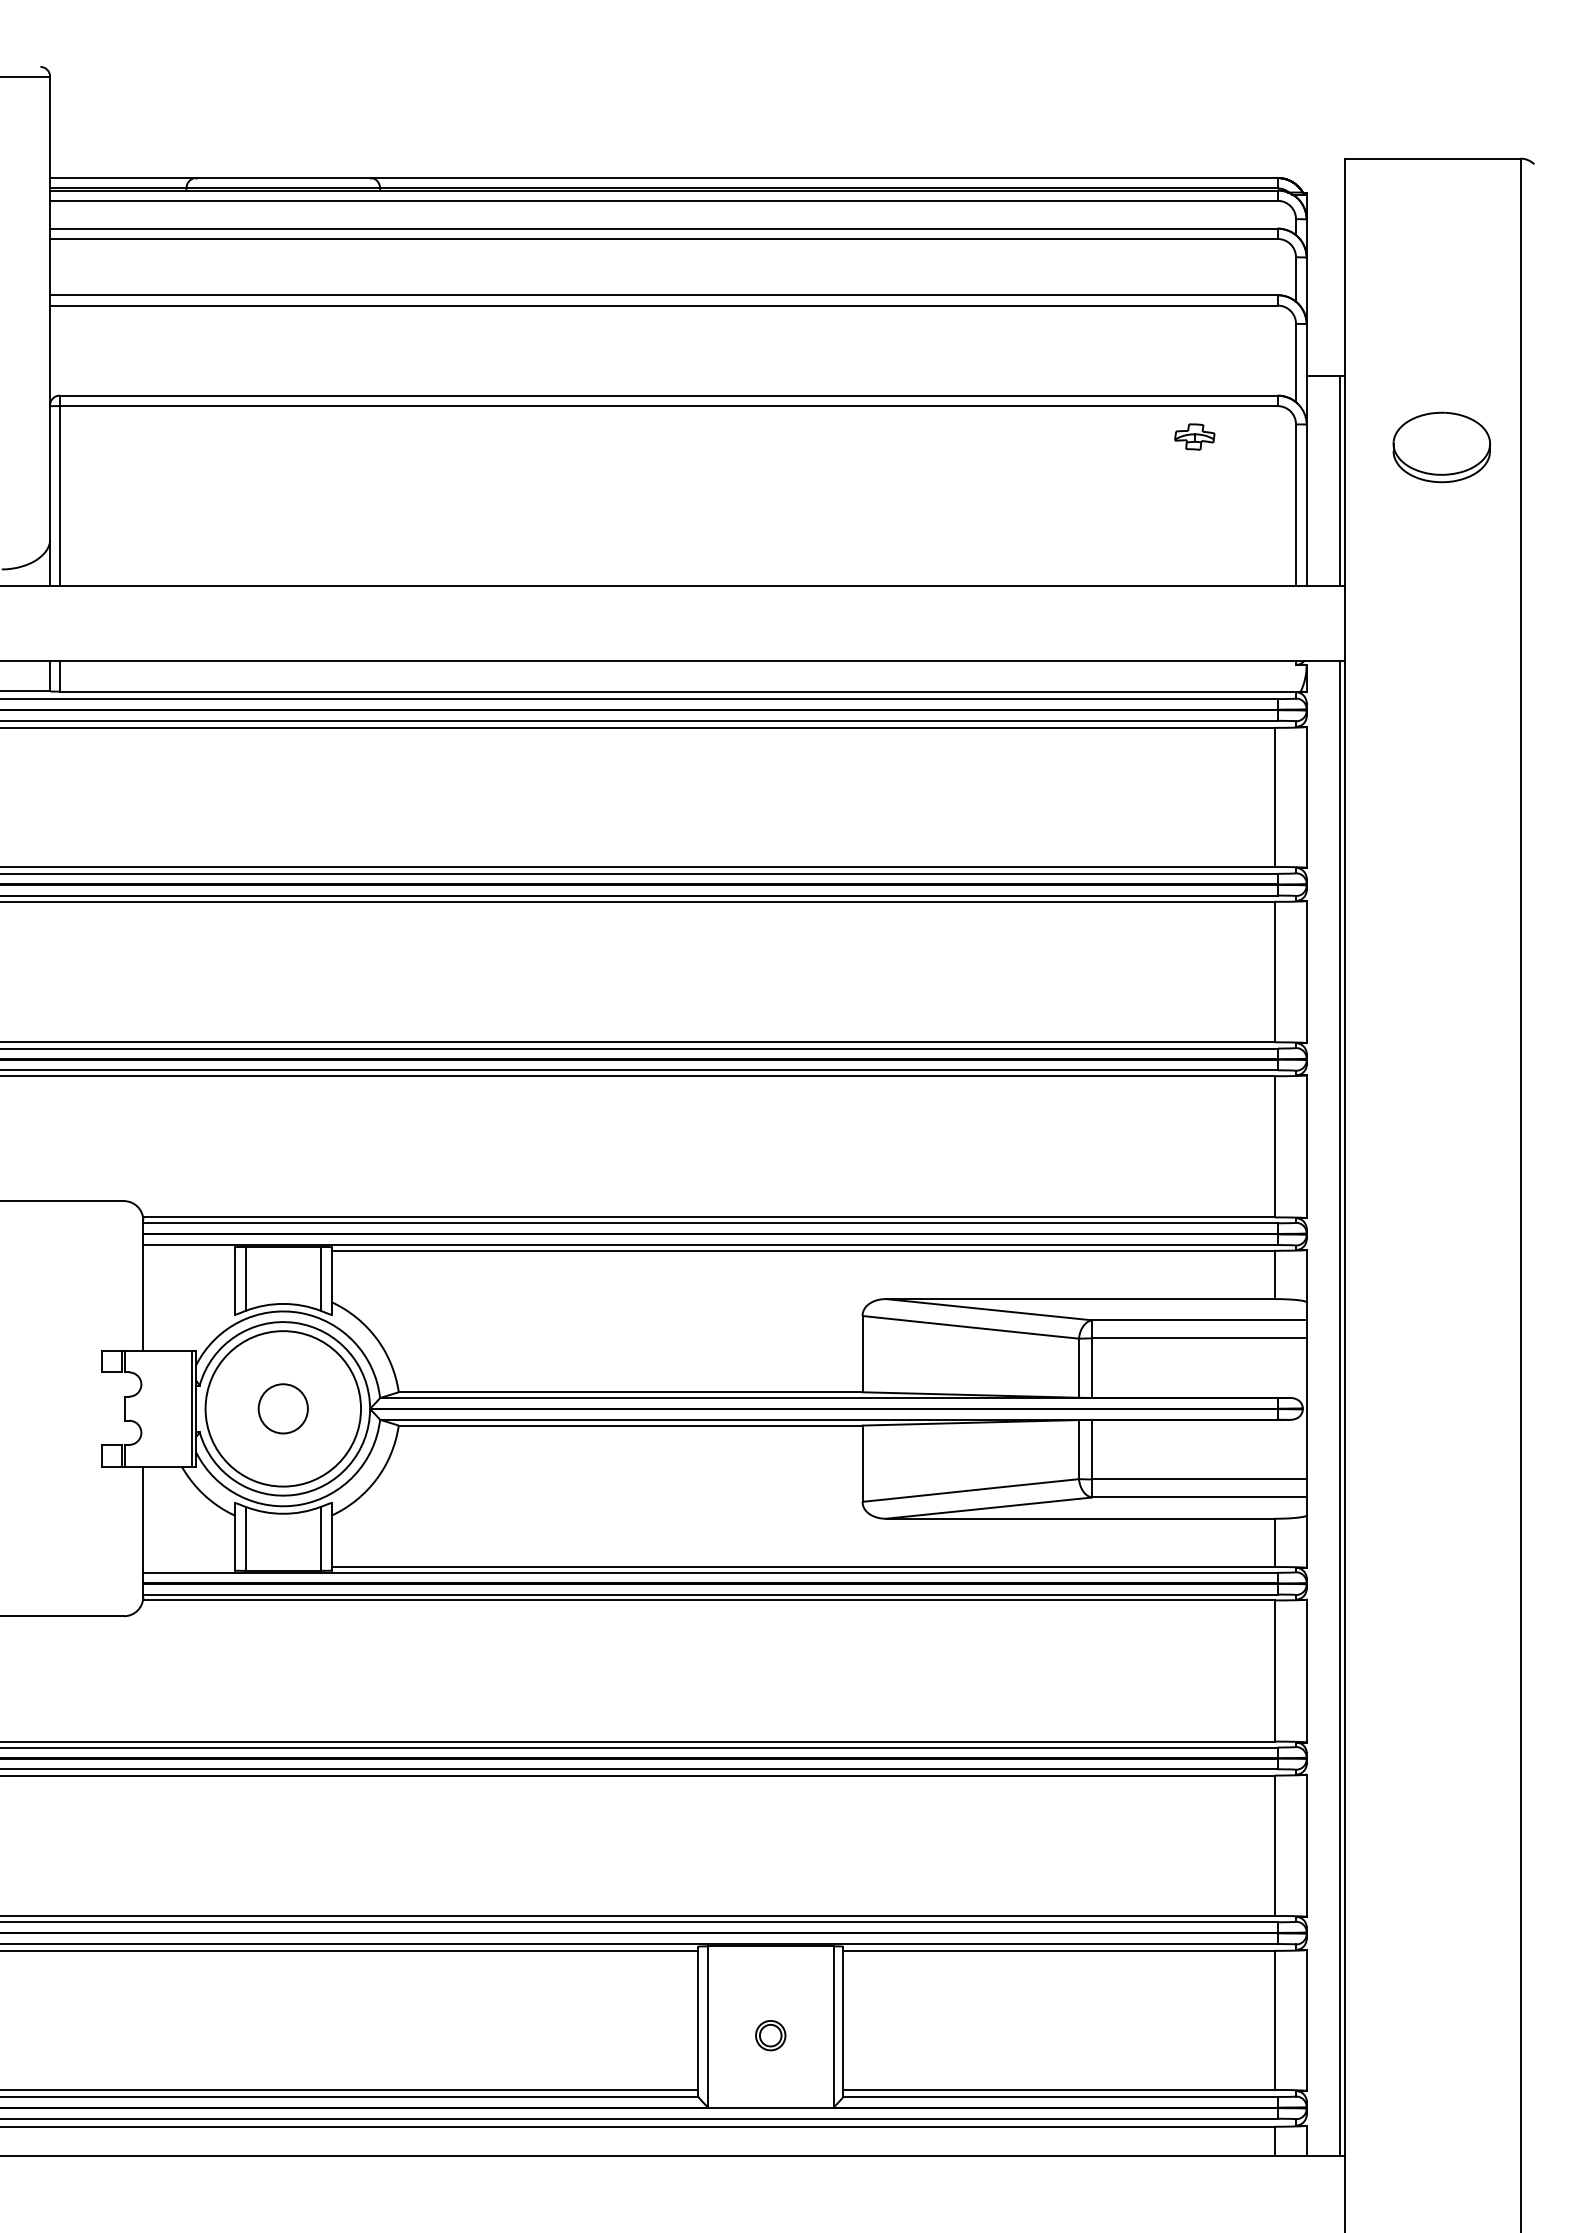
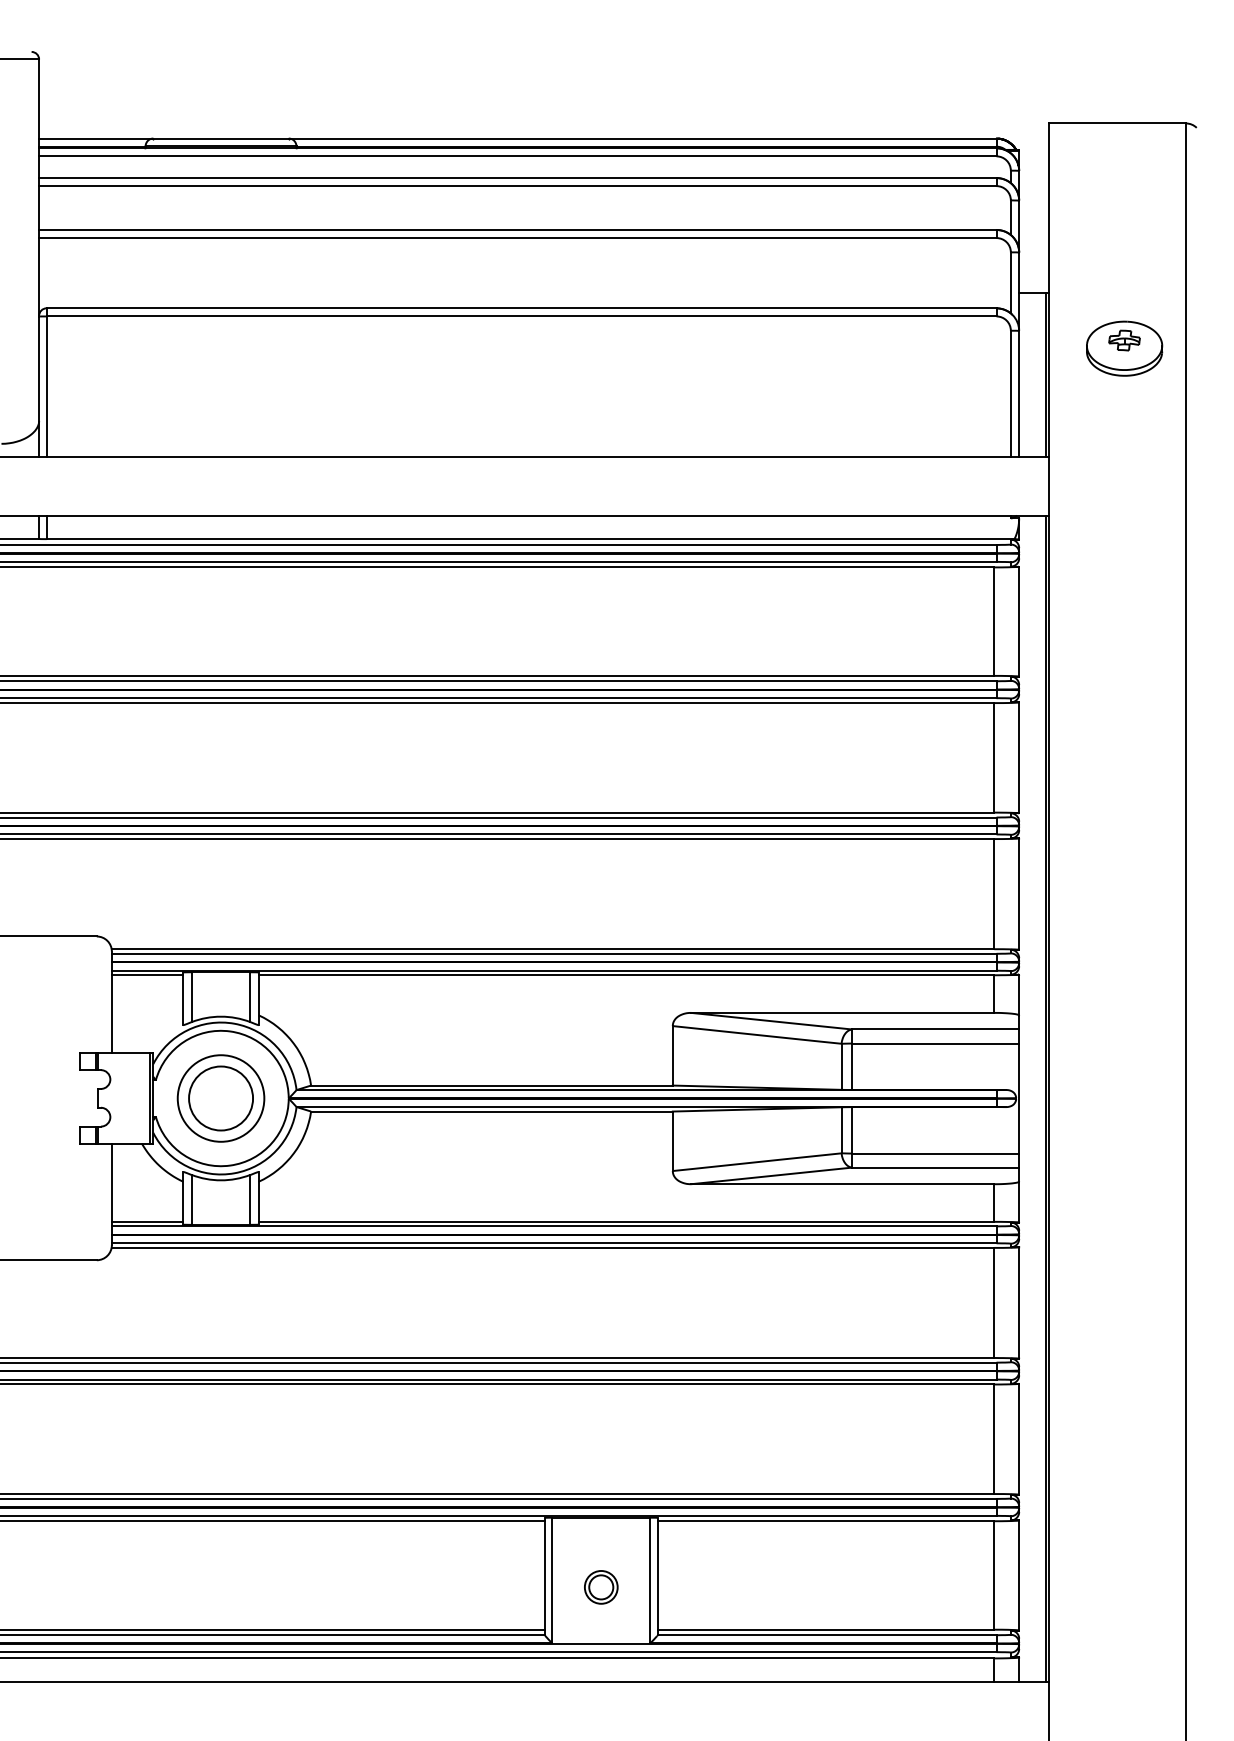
part: (1194, 436) -> (1124, 340), moved
line: (189, 1250) -> (147, 975), added
circle: (282, 1408) -> (220, 1098), size x0.71
circle: (283, 1408) -> (221, 1098), size x1.67
line: (189, 1567) -> (147, 1222), added
part: (770, 2035) -> (601, 1587), size x1.43

